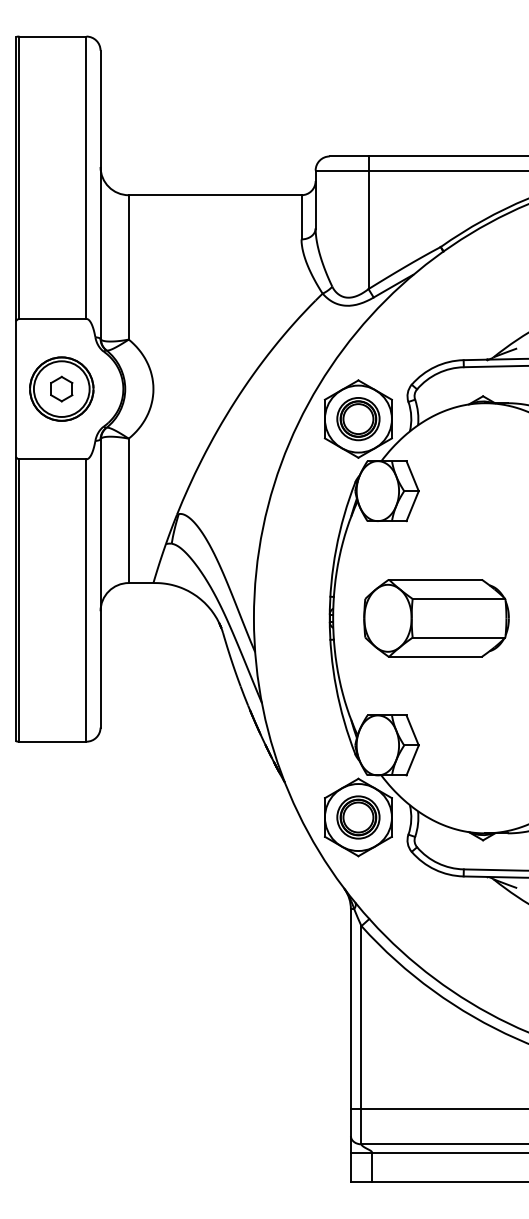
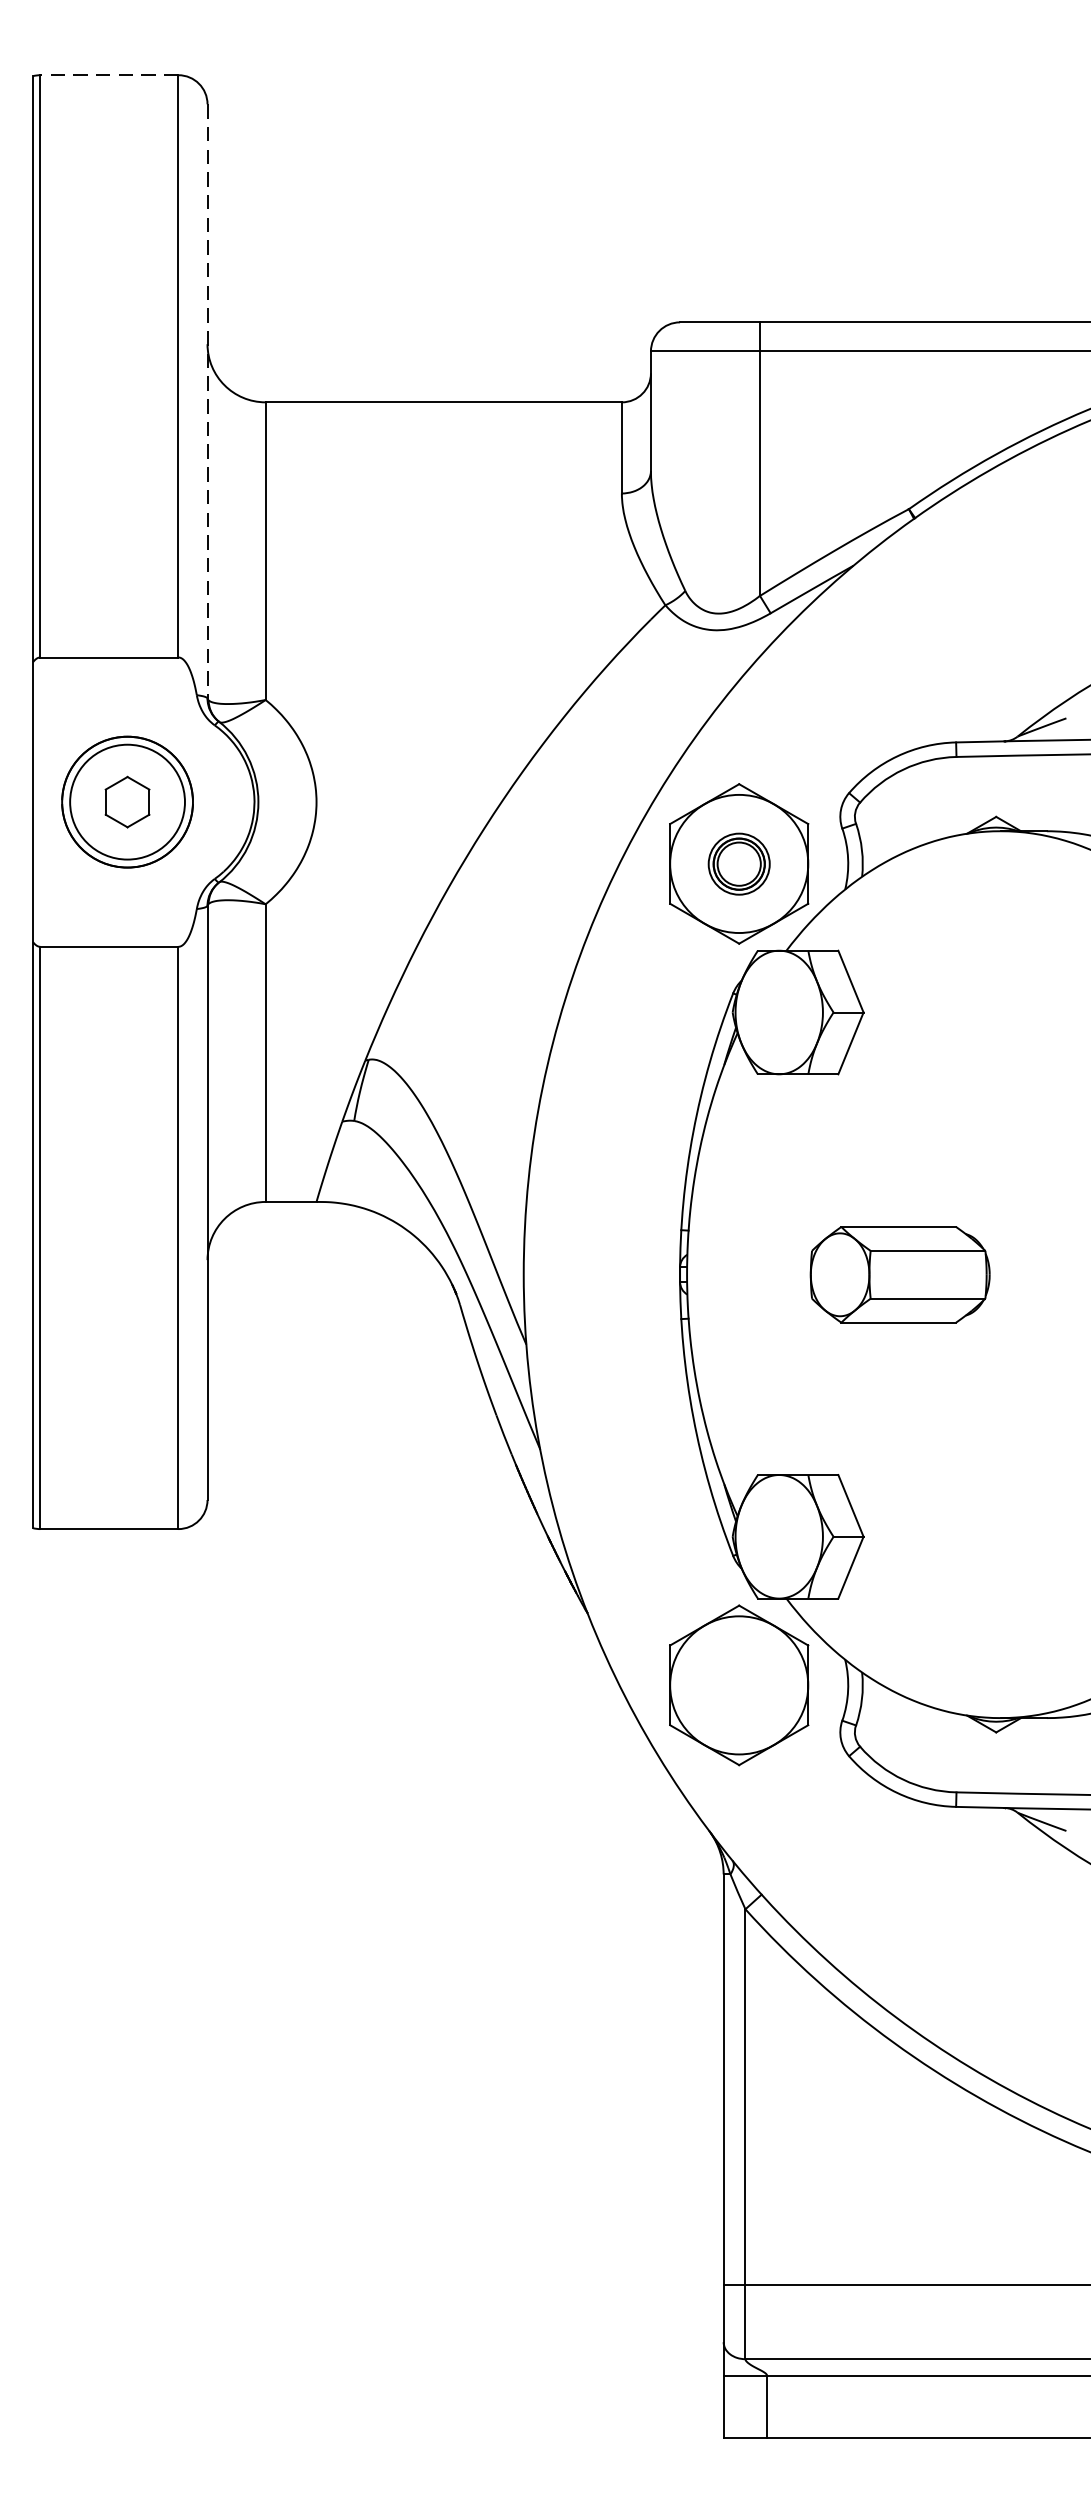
line: (52, 36) -> (108, 75), solid -> dashed
line: (100, 195) -> (207, 402), solid -> dashed
part: (358, 419) -> (739, 864), size x0.7
part: (436, 618) -> (900, 1275), size x0.6
part: (358, 817) -> (739, 1685), removed

